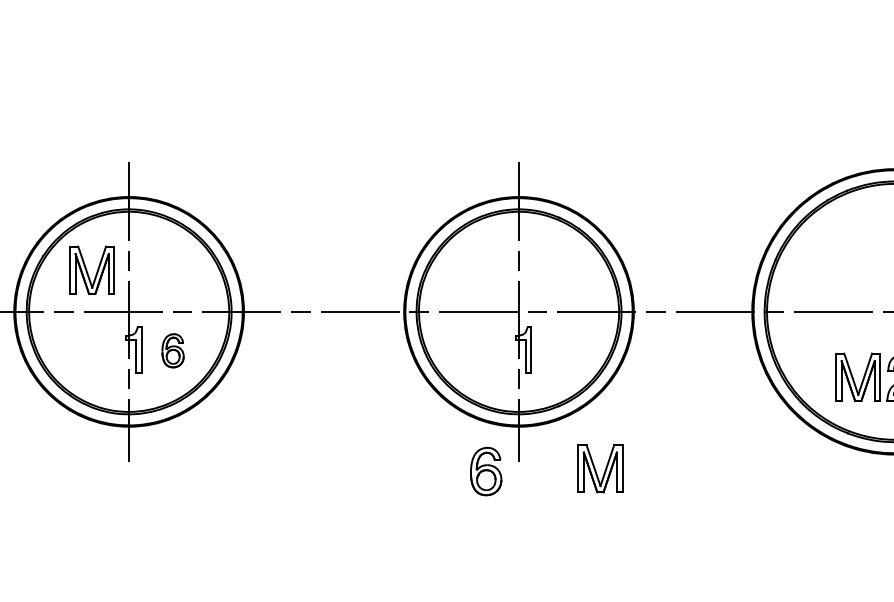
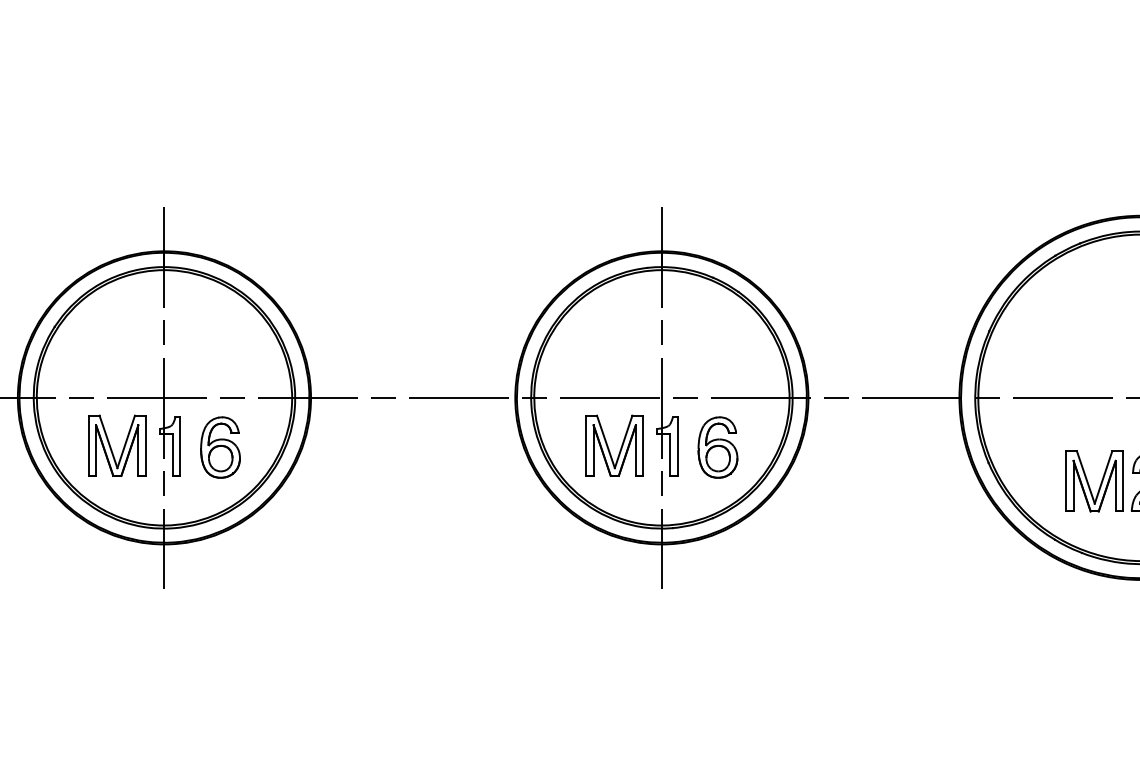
part: (97, 270) -> (123, 446), moved
part: (173, 350) -> (220, 447), size x1.43
part: (600, 468) -> (614, 445), moved
part: (485, 471) -> (717, 447), moved

